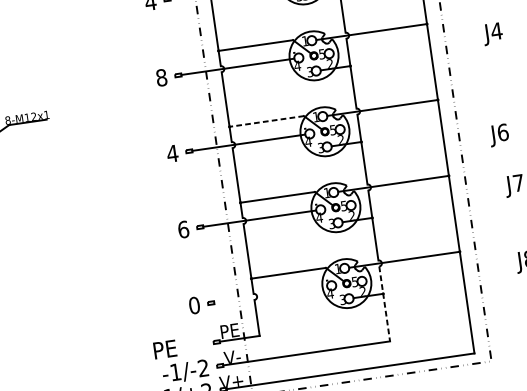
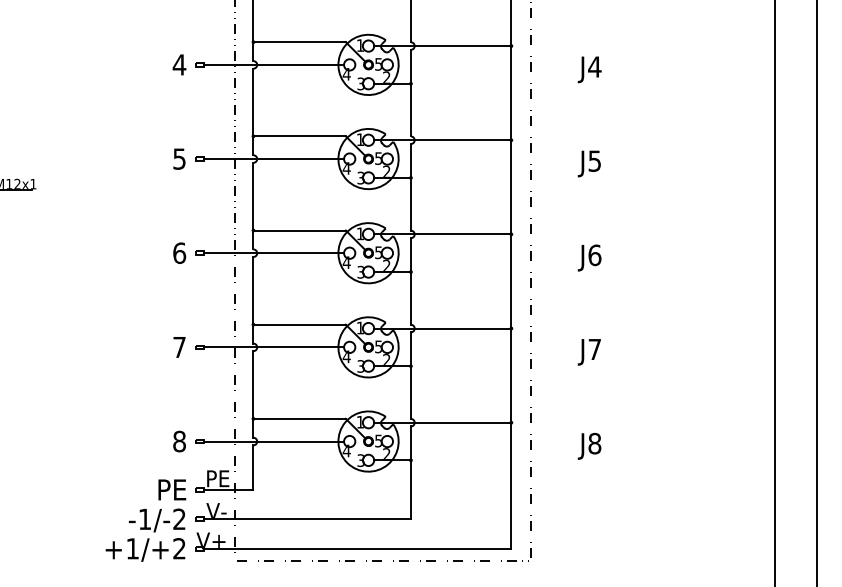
text: (496, 30) -> (594, 160), J4 -> J5
text: (161, 77) -> (179, 158), 8 -> 5
line: (266, 121) -> (299, 230), dashed -> solid
text: (499, 134) -> (589, 257), moved
text: (172, 153) -> (179, 252), 4 -> 6
text: (183, 229) -> (179, 347), 6 -> 7
line: (271, 294) -> (274, 441), added
line: (384, 304) -> (410, 473), dashed -> solid
text: (194, 305) -> (179, 441), 0 -> 8
text: (165, 349) -> (172, 489), moved

